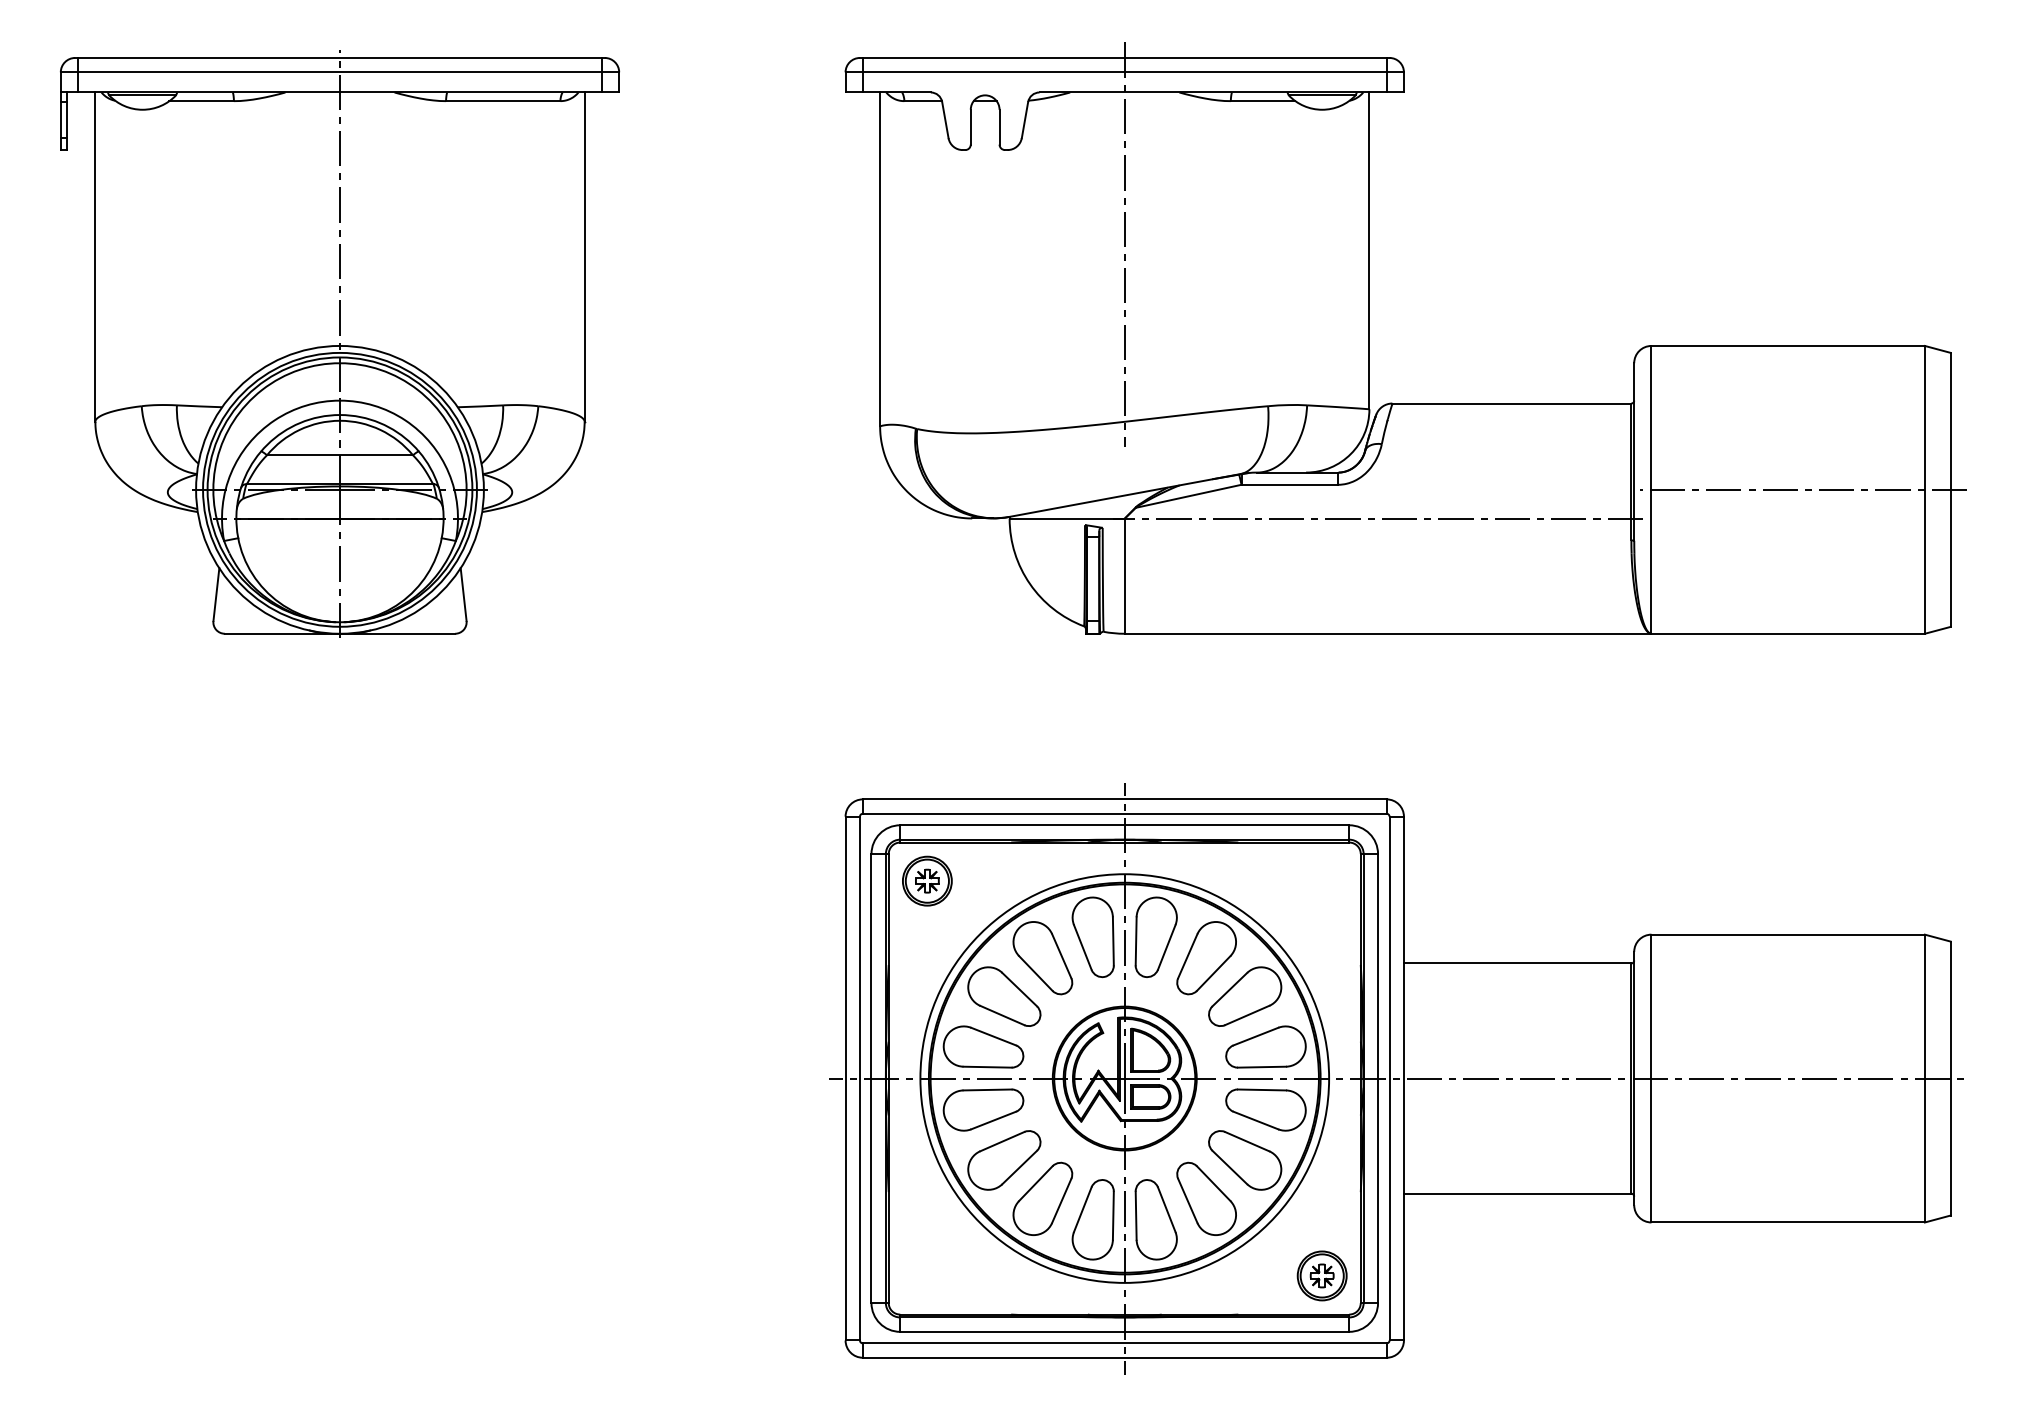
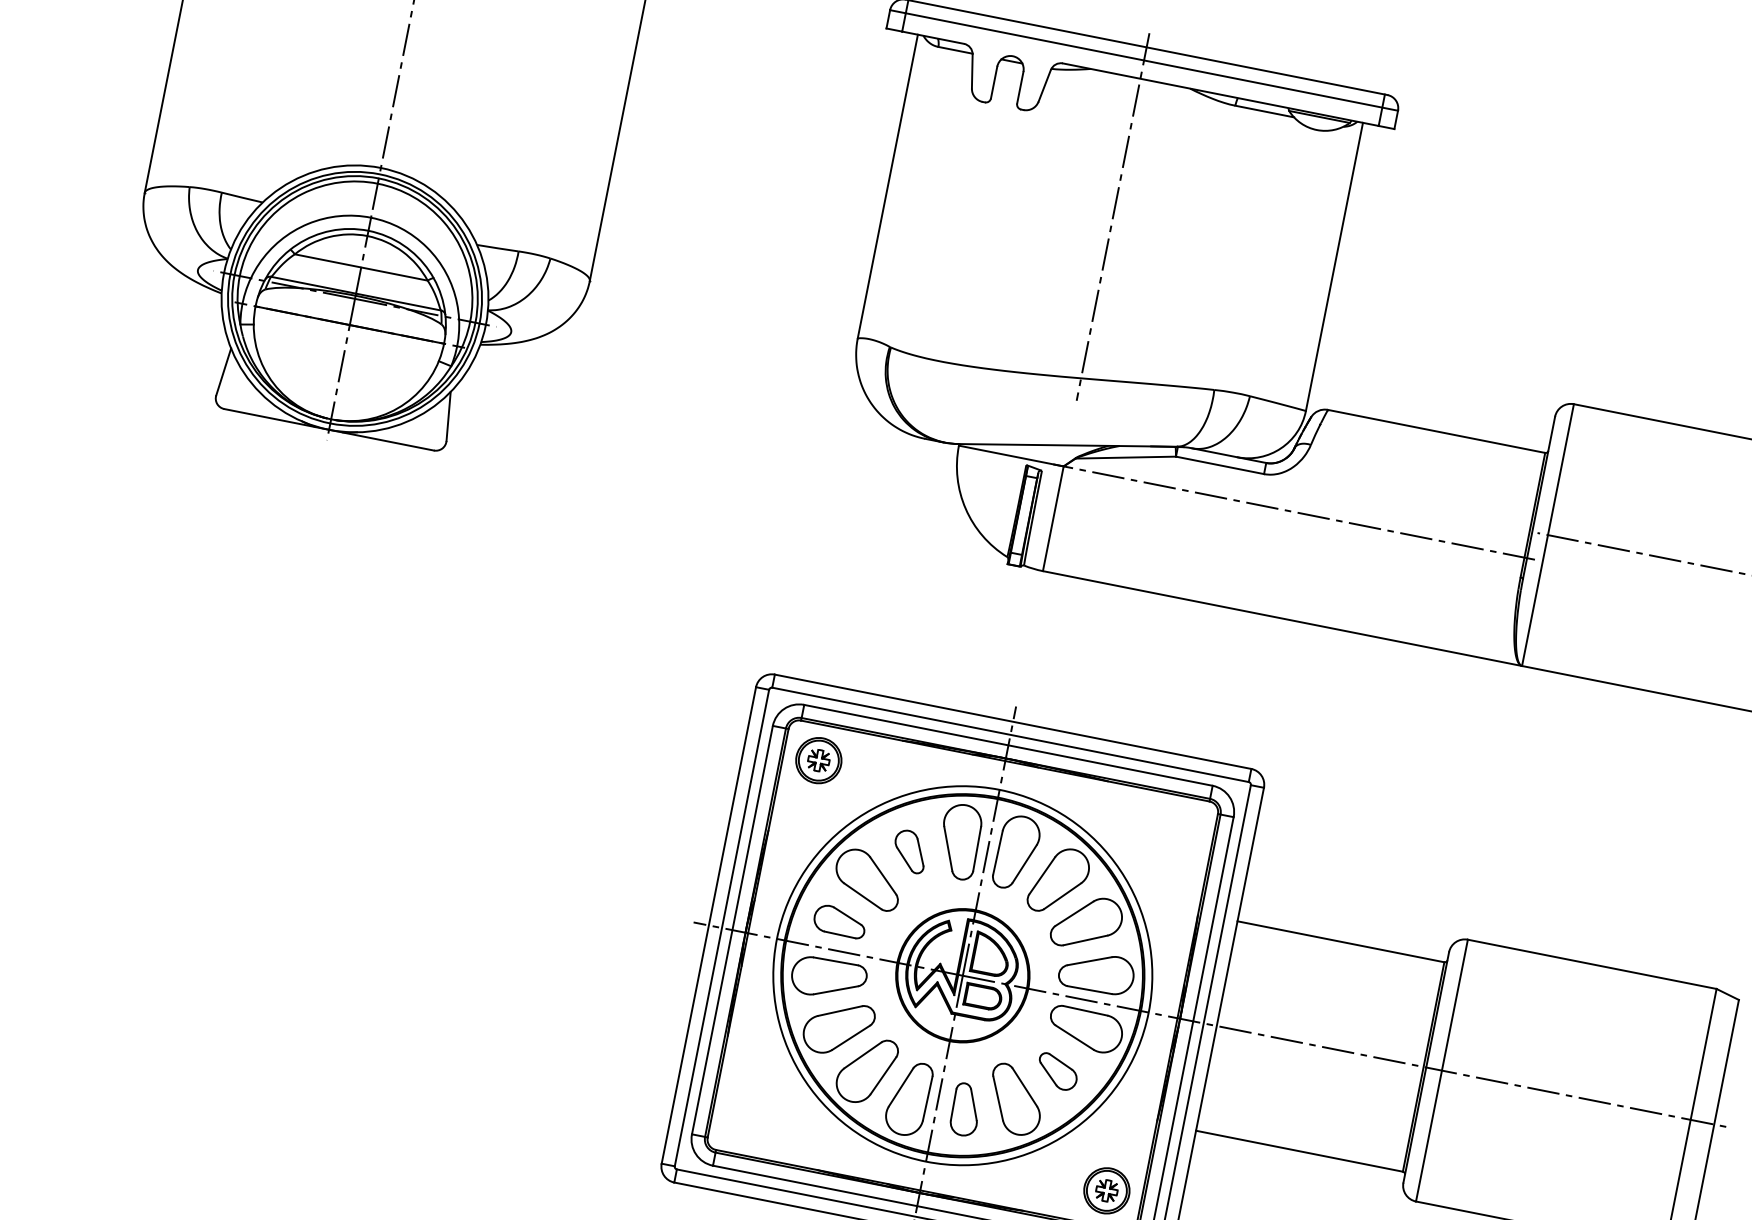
part: (1042, 958) -> (909, 851), size x0.6
part: (983, 1046) -> (840, 921), size x0.7
part: (1245, 1160) -> (1057, 1072), size x0.6
part: (1155, 1219) -> (965, 1109), size x0.7

